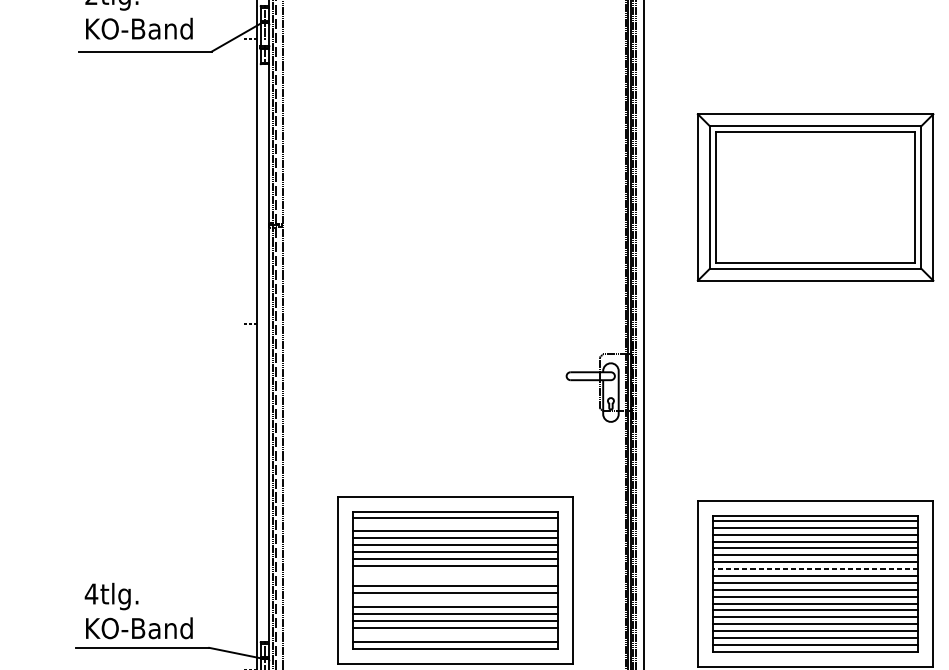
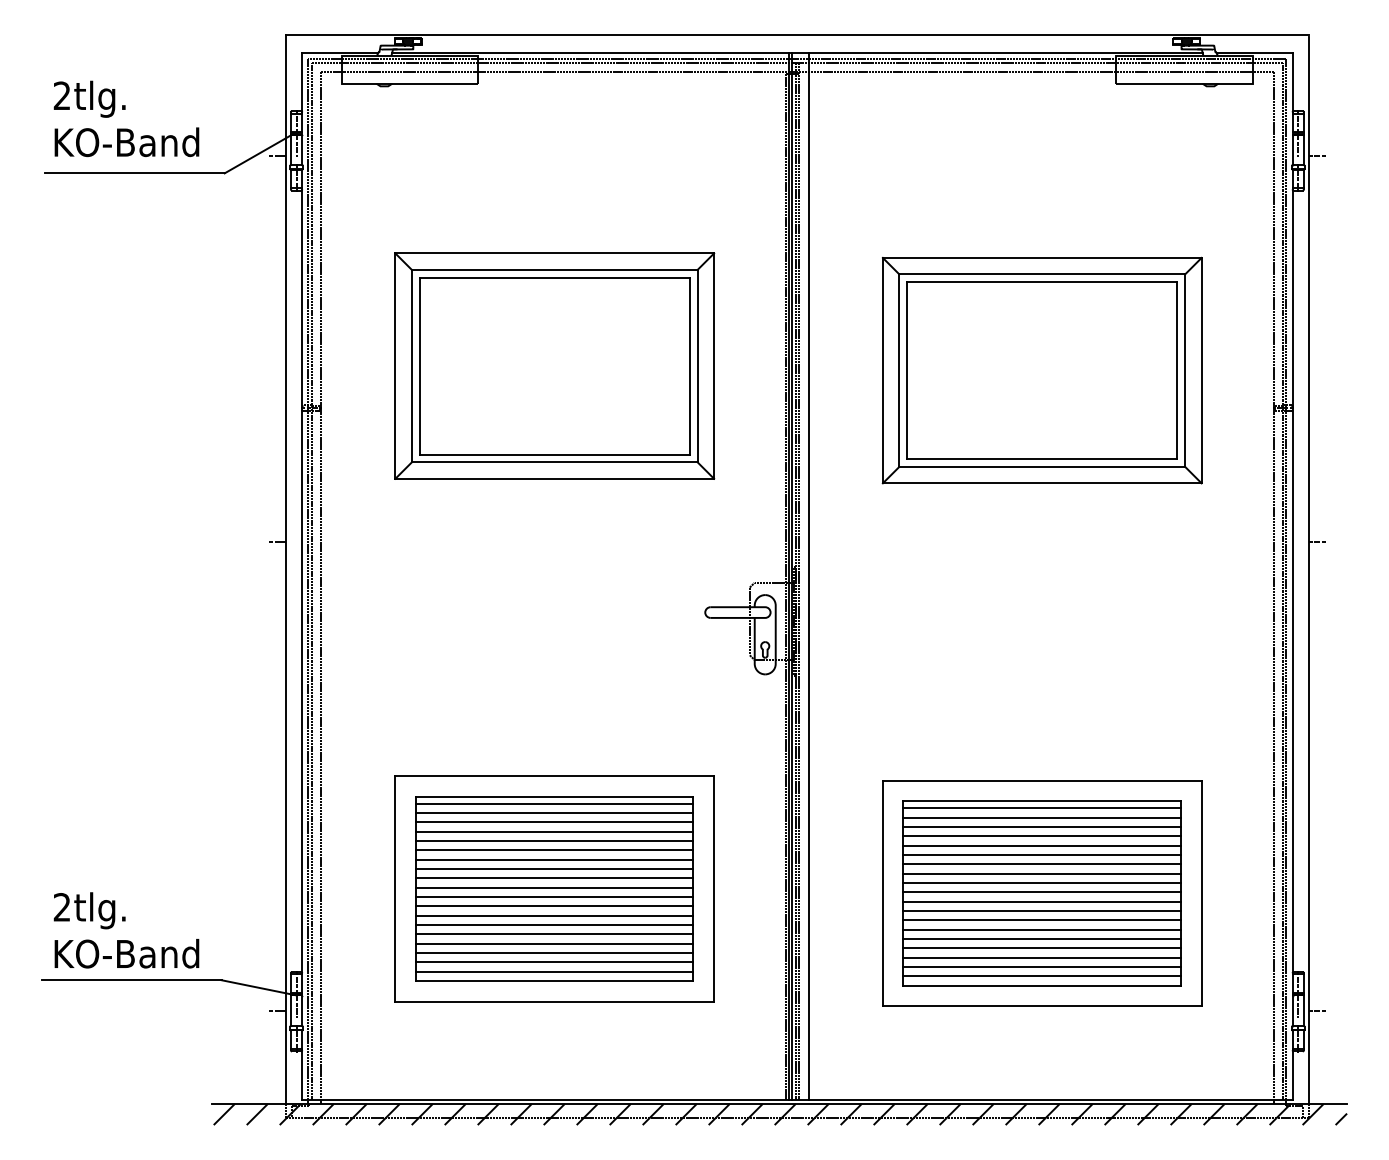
part: (455, 193) -> (554, 365), added
line: (455, 524) -> (554, 813), added
line: (815, 569) -> (1042, 873), dashed -> solid
line: (455, 572) -> (554, 878), added
line: (455, 579) -> (554, 887), added
text: (91, 594) -> (62, 907), 4tlg. -> 2tlg.
line: (455, 600) -> (554, 915), added
line: (455, 634) -> (554, 962), added

